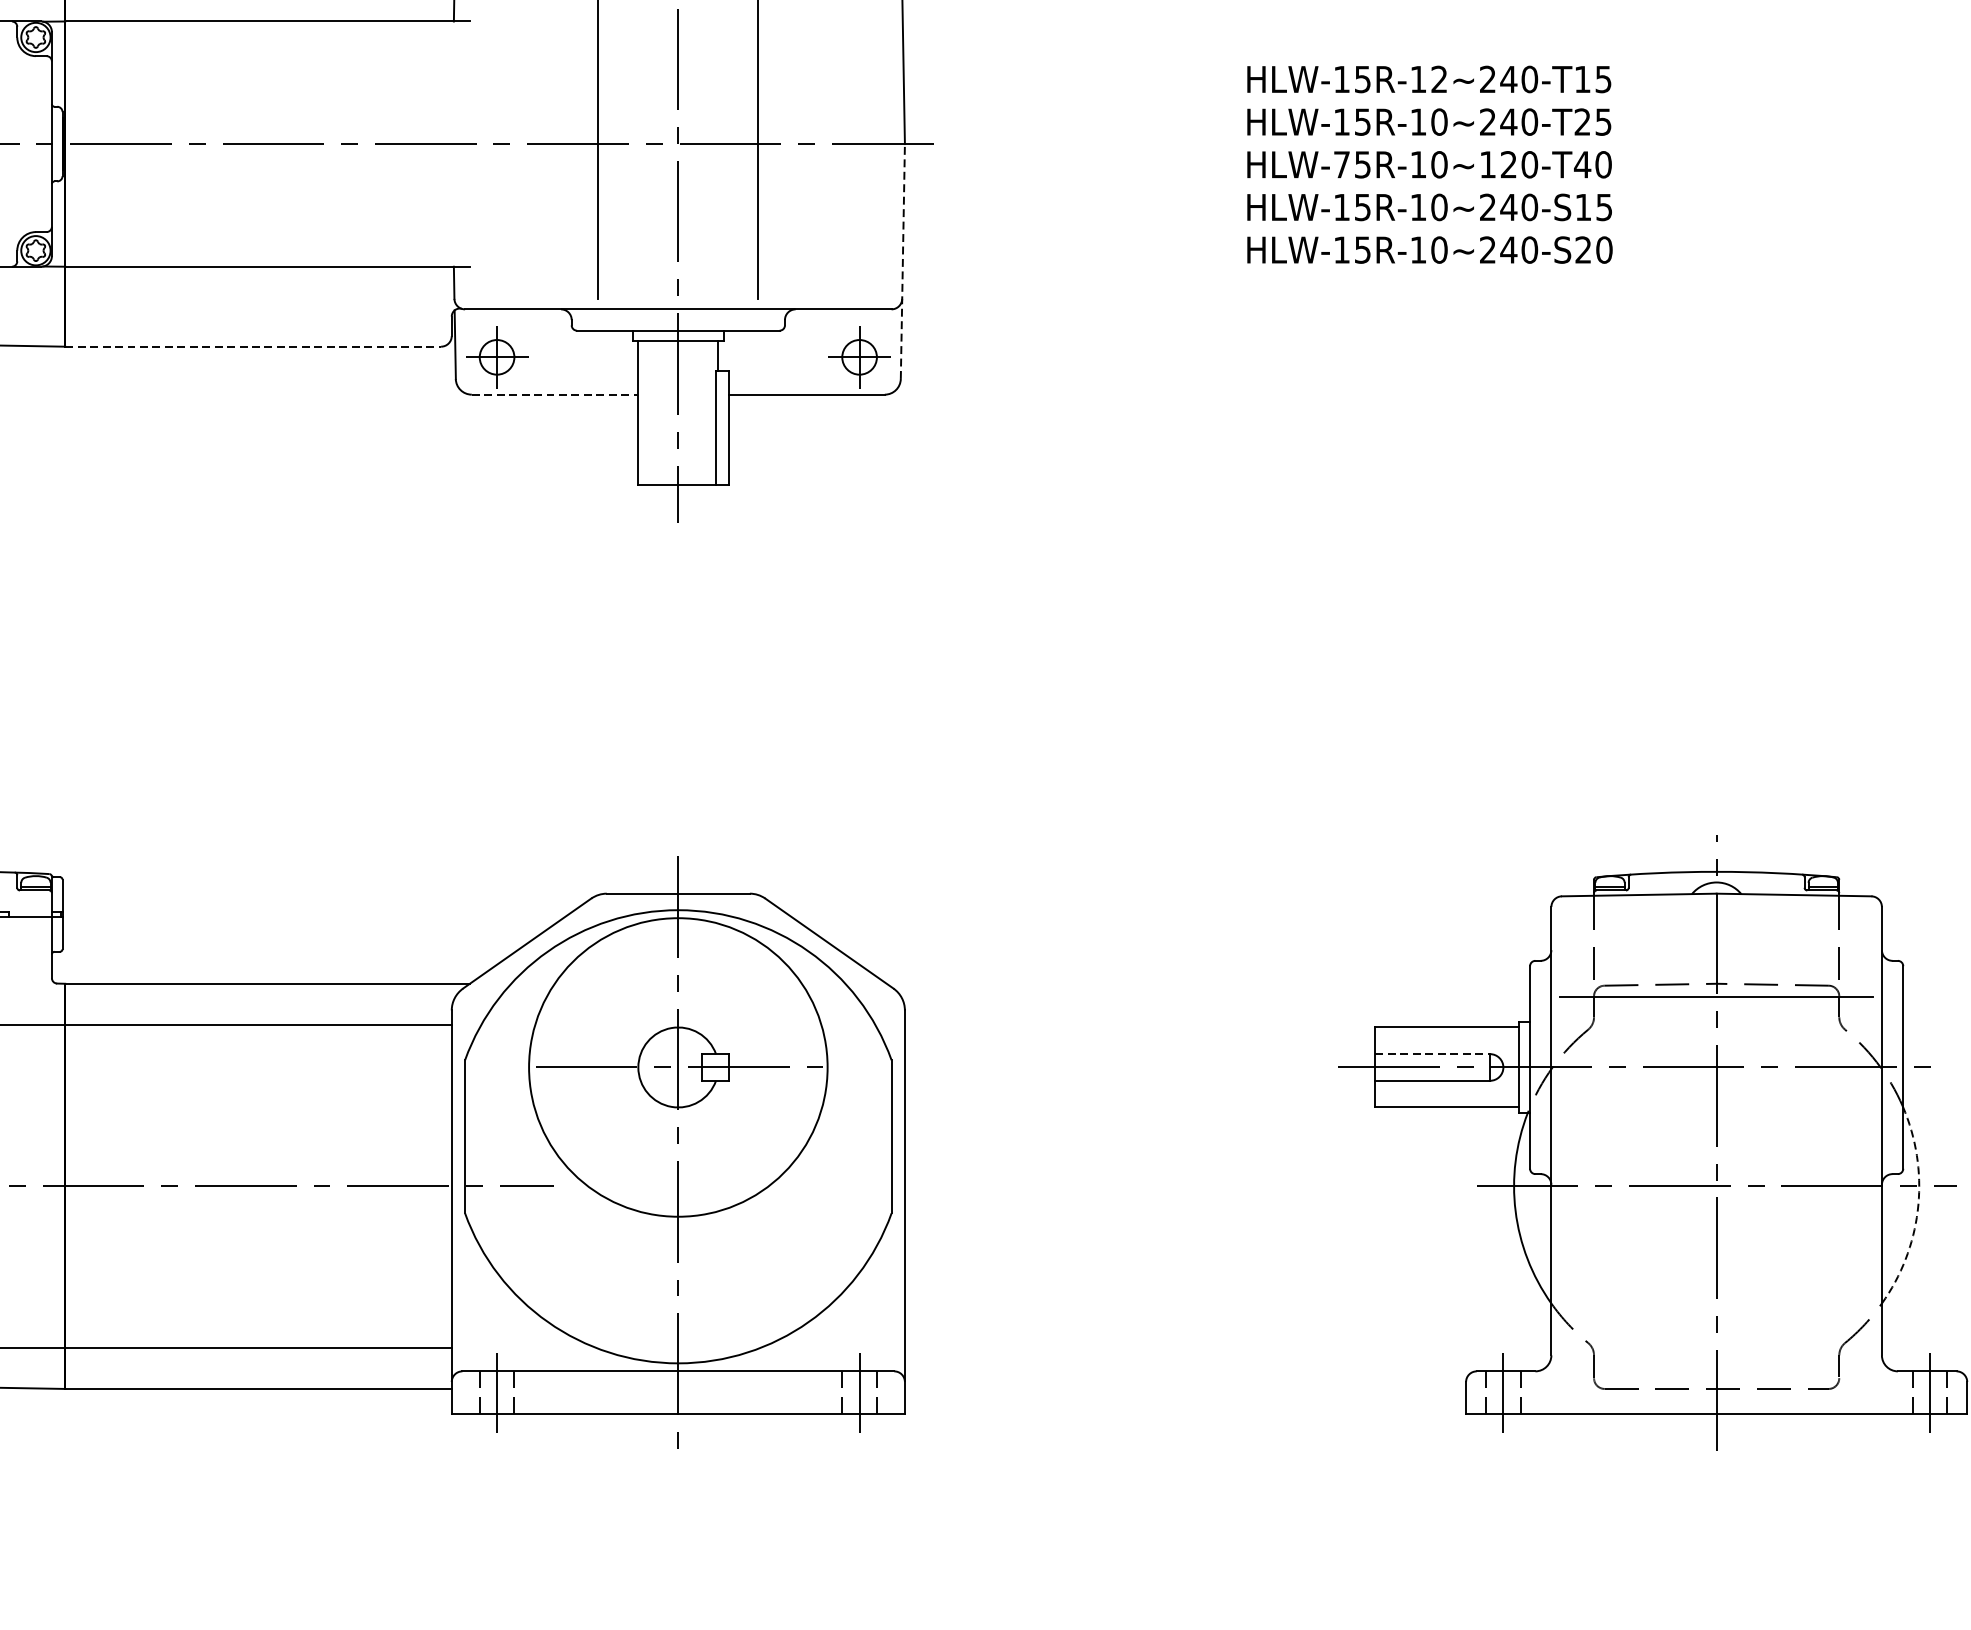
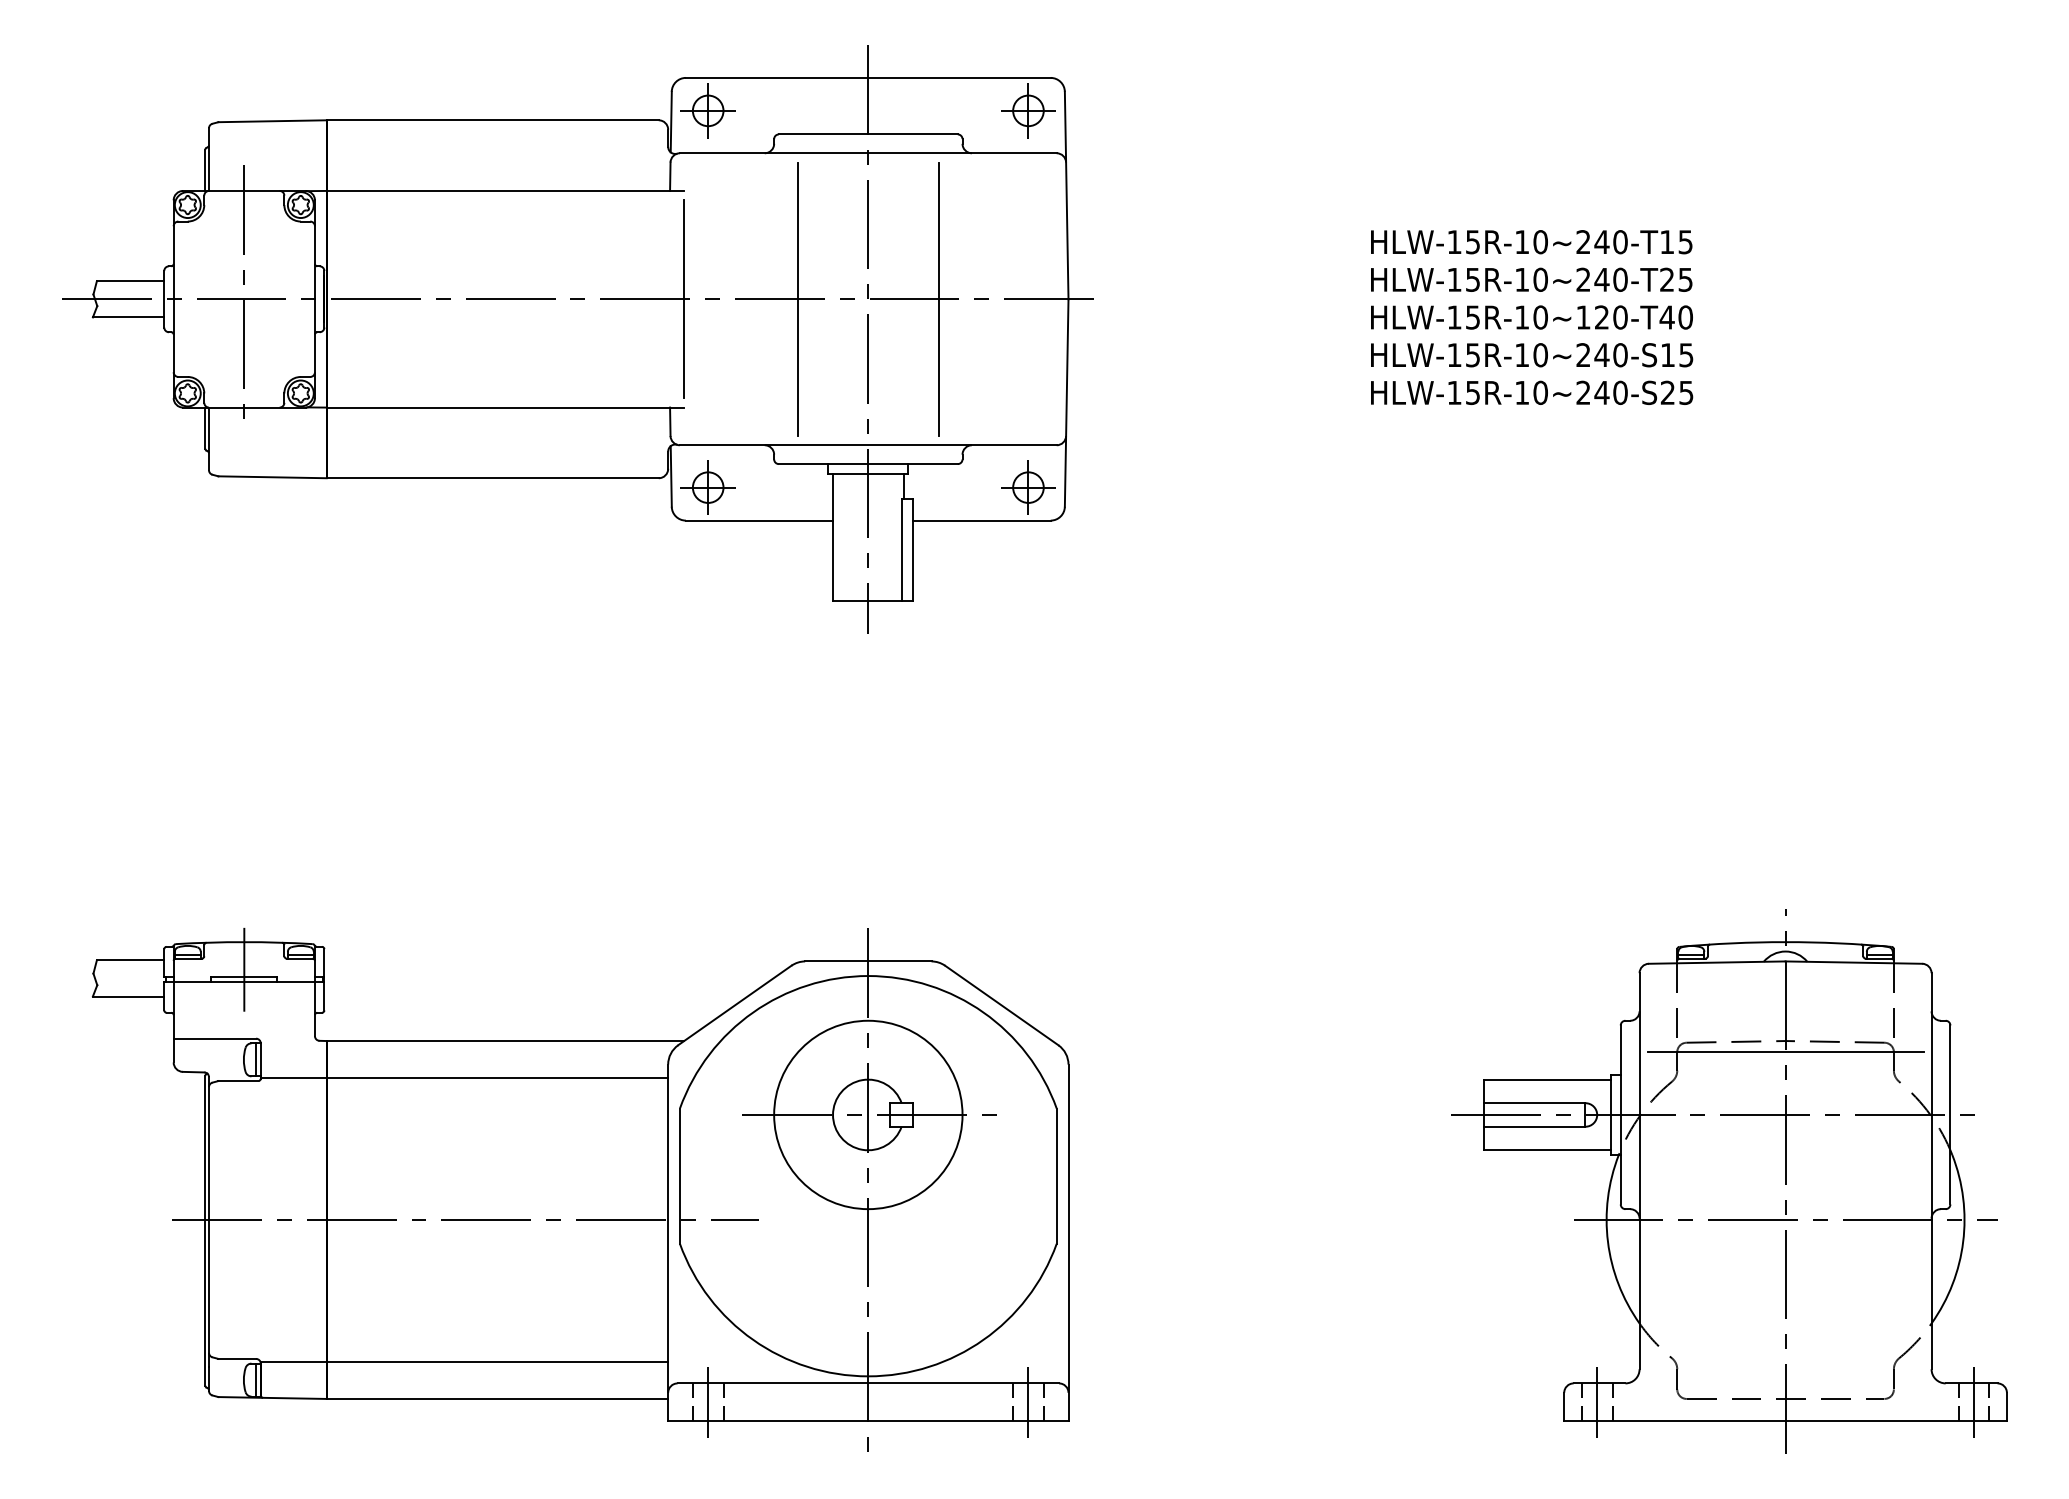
text: (1439, 79) -> (1540, 242), HLW-15R-12~240-T15 -> HLW-15R-10~240-T15
line: (470, 144) -> (684, 299), added
text: (1341, 164) -> (1454, 317), HLW-75R-10~120-T40 -> HLW-15R-10~120-T40
text: (1604, 249) -> (1686, 392), HLW-15R-10~240-S20 -> HLW-15R-10~240-S25
line: (902, 262) -> (1066, 403), dashed -> solid
line: (254, 346) -> (493, 478), dashed -> solid
line: (555, 394) -> (759, 520), dashed -> solid
line: (1432, 1054) -> (1534, 1103), dashed -> solid
circle: (678, 1066) -> (868, 1114), size x0.71
arc: (1918, 1210) -> (1963, 1241), dashed -> solid

